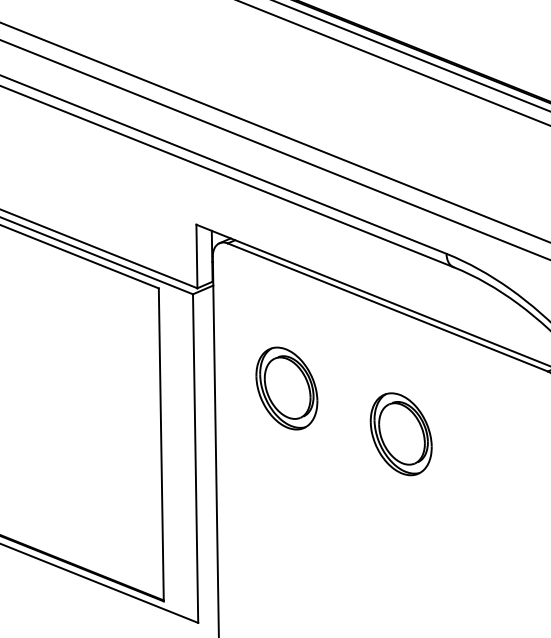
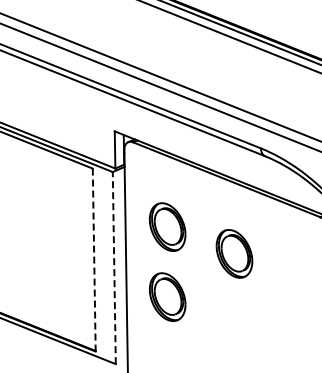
line: (161, 443) -> (94, 259), solid -> dashed
line: (195, 457) -> (114, 267), solid -> dashed
part: (286, 507) -> (167, 296), added

